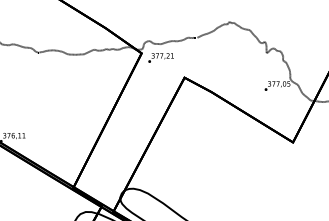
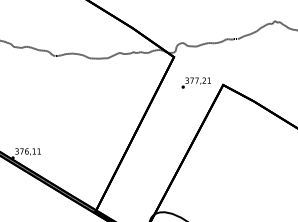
text: (160, 57) -> (195, 82), moved

